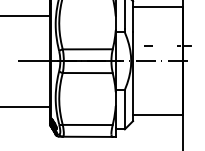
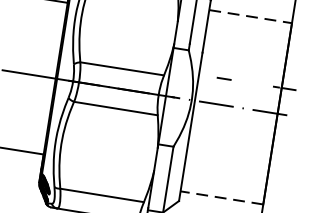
line: (157, 7) -> (250, 17), solid -> dashed
line: (157, 115) -> (221, 198), solid -> dashed

